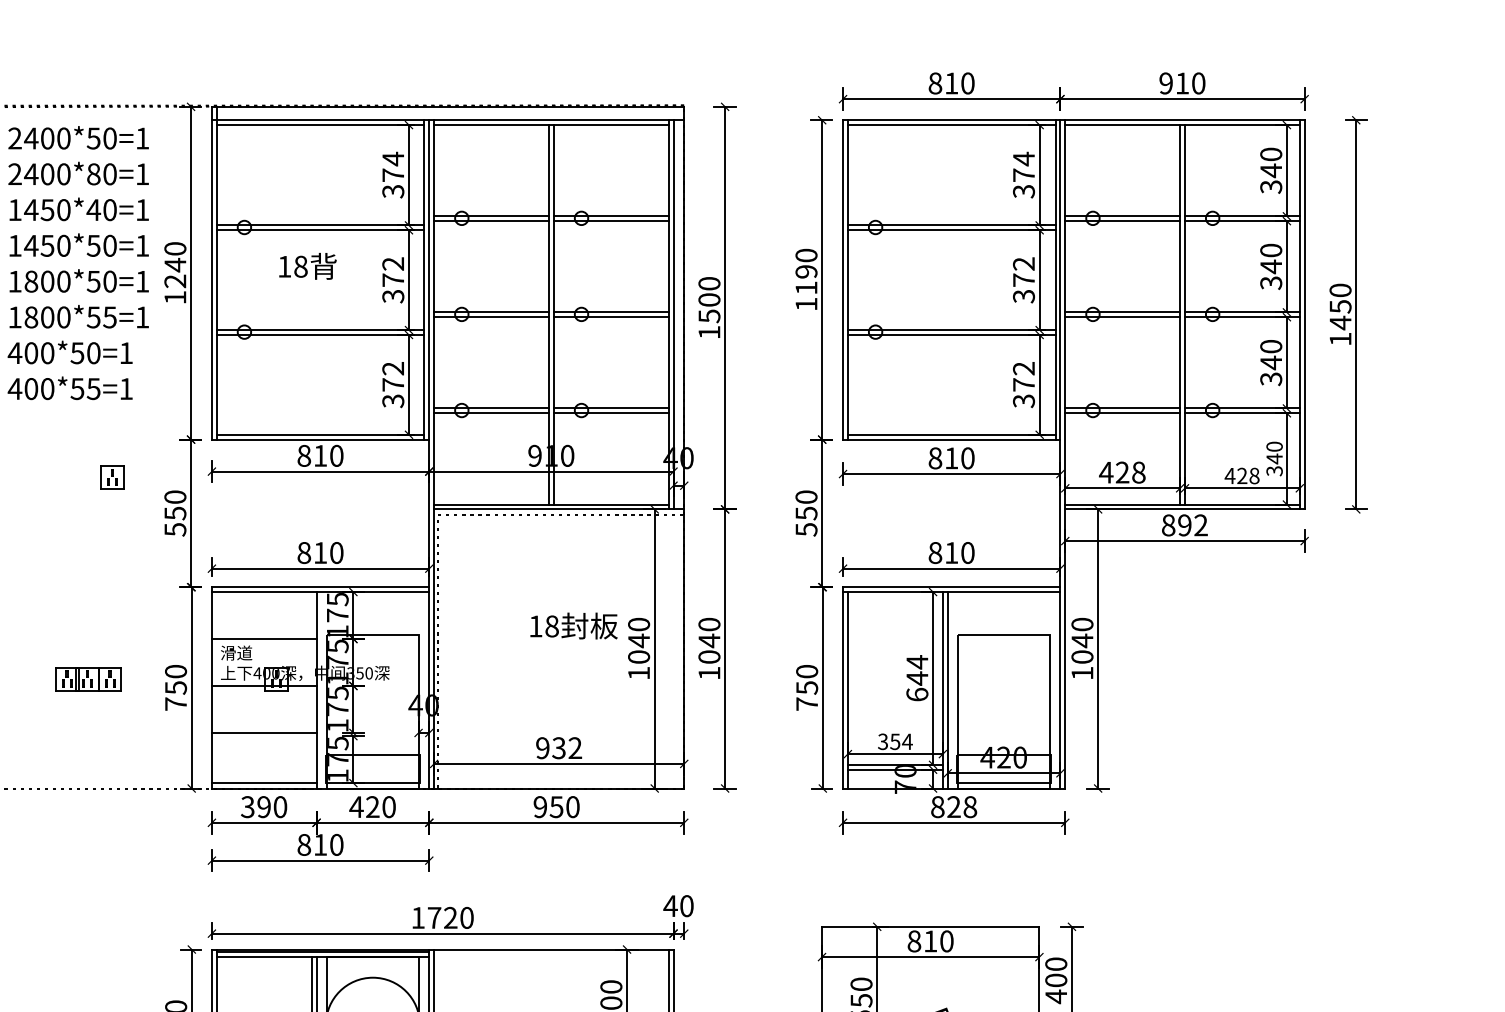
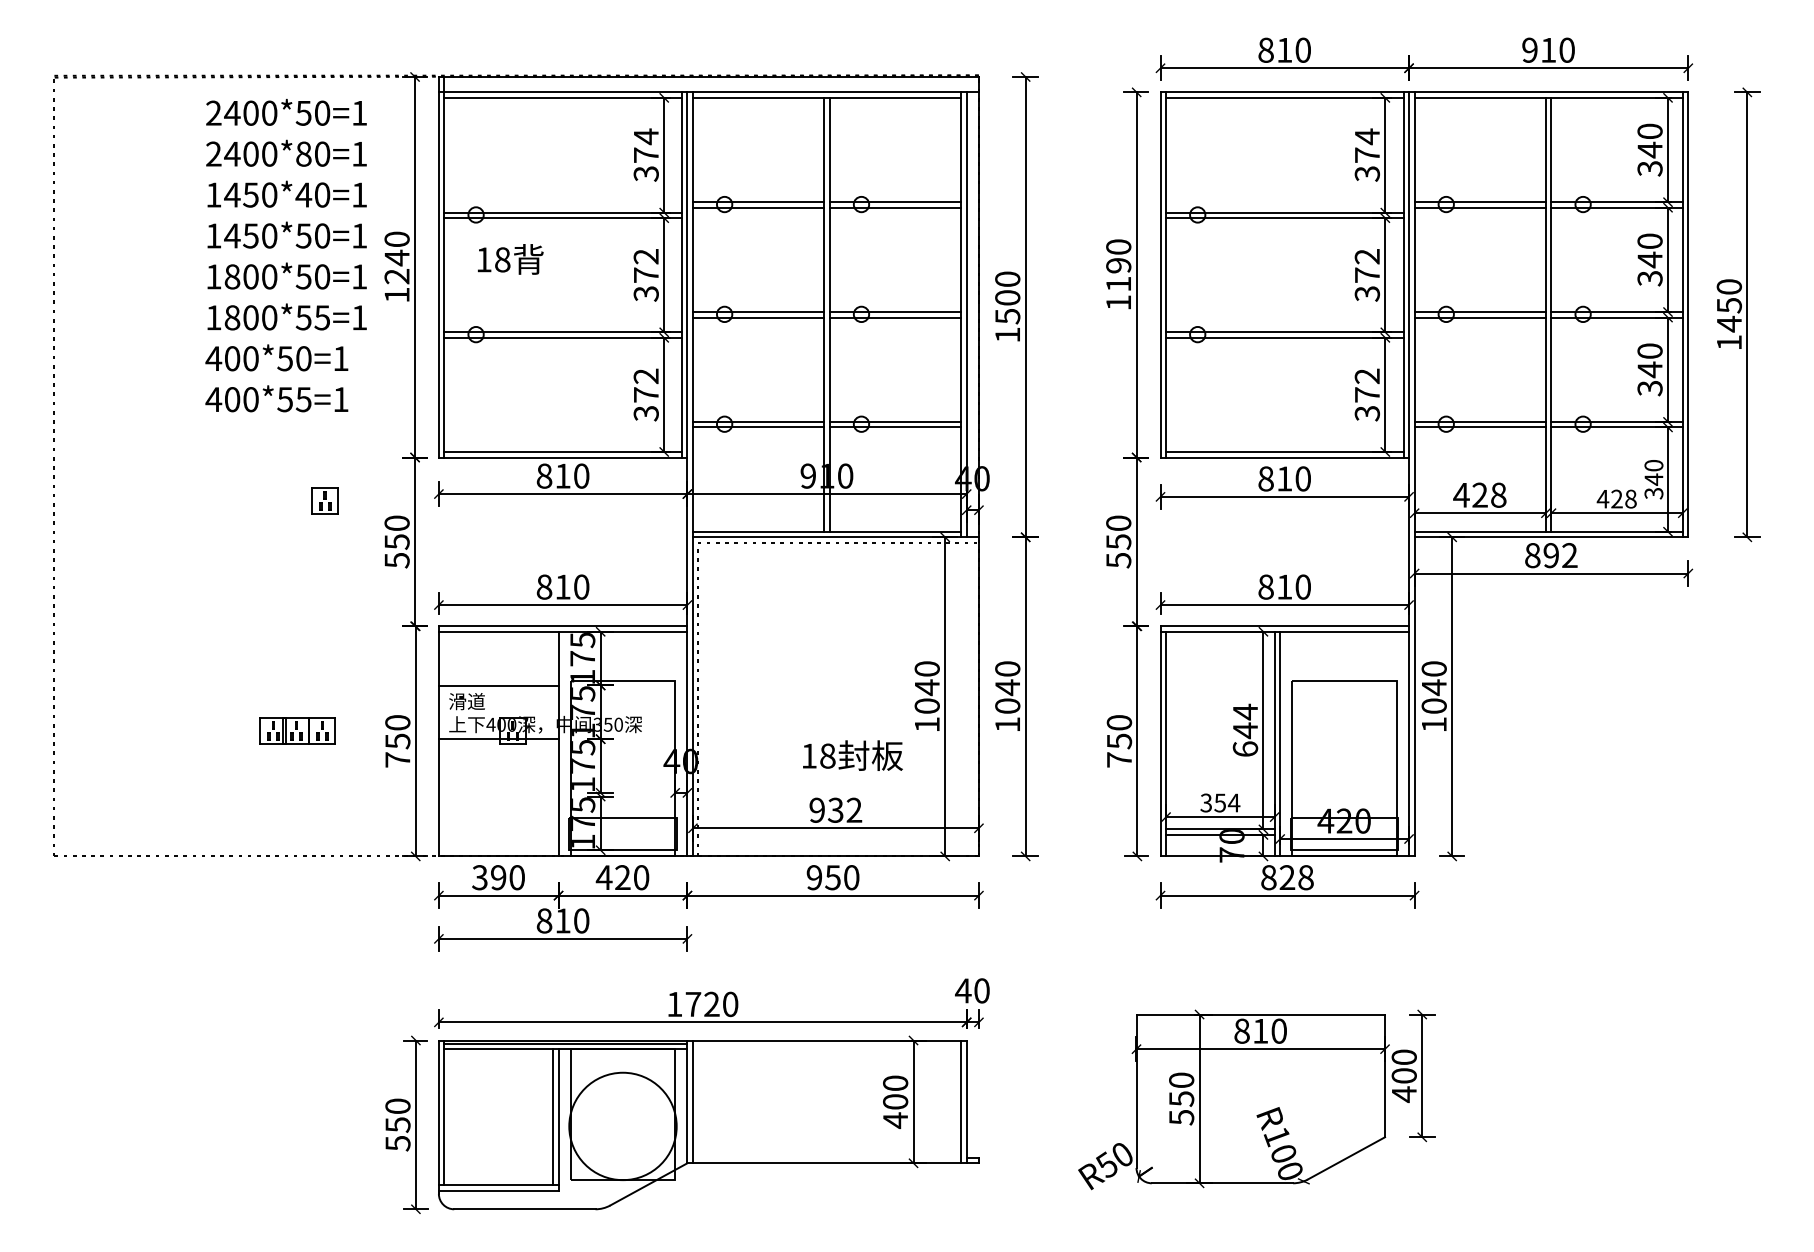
text: (307, 266) -> (510, 259), moved
text: (573, 625) -> (852, 755), moved
line: (264, 732) -> (498, 792), removed
line: (264, 783) -> (498, 850), removed

